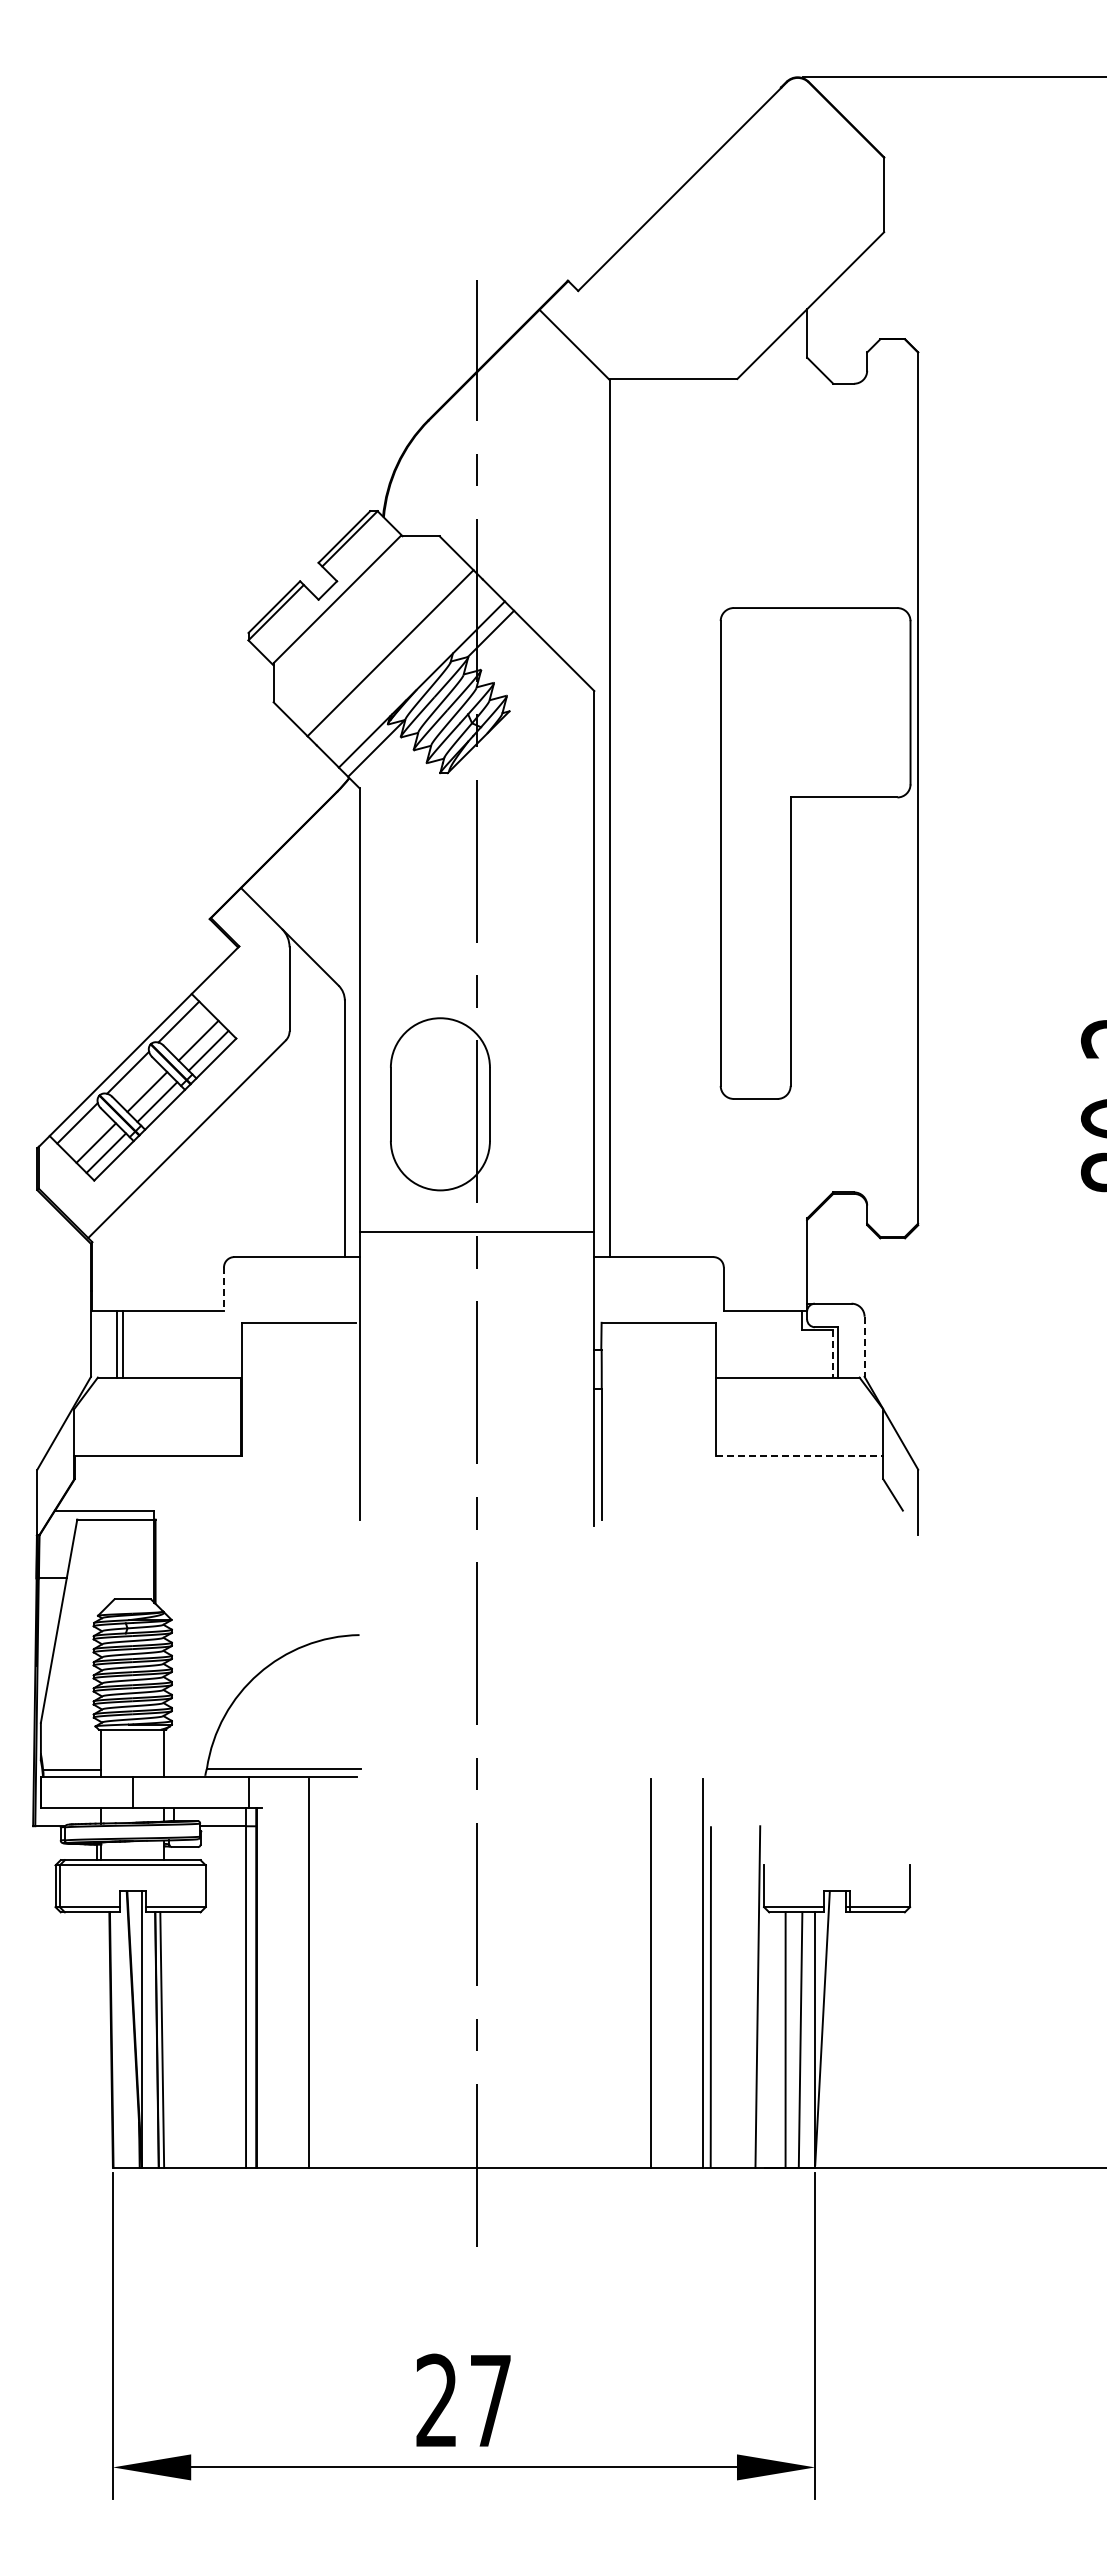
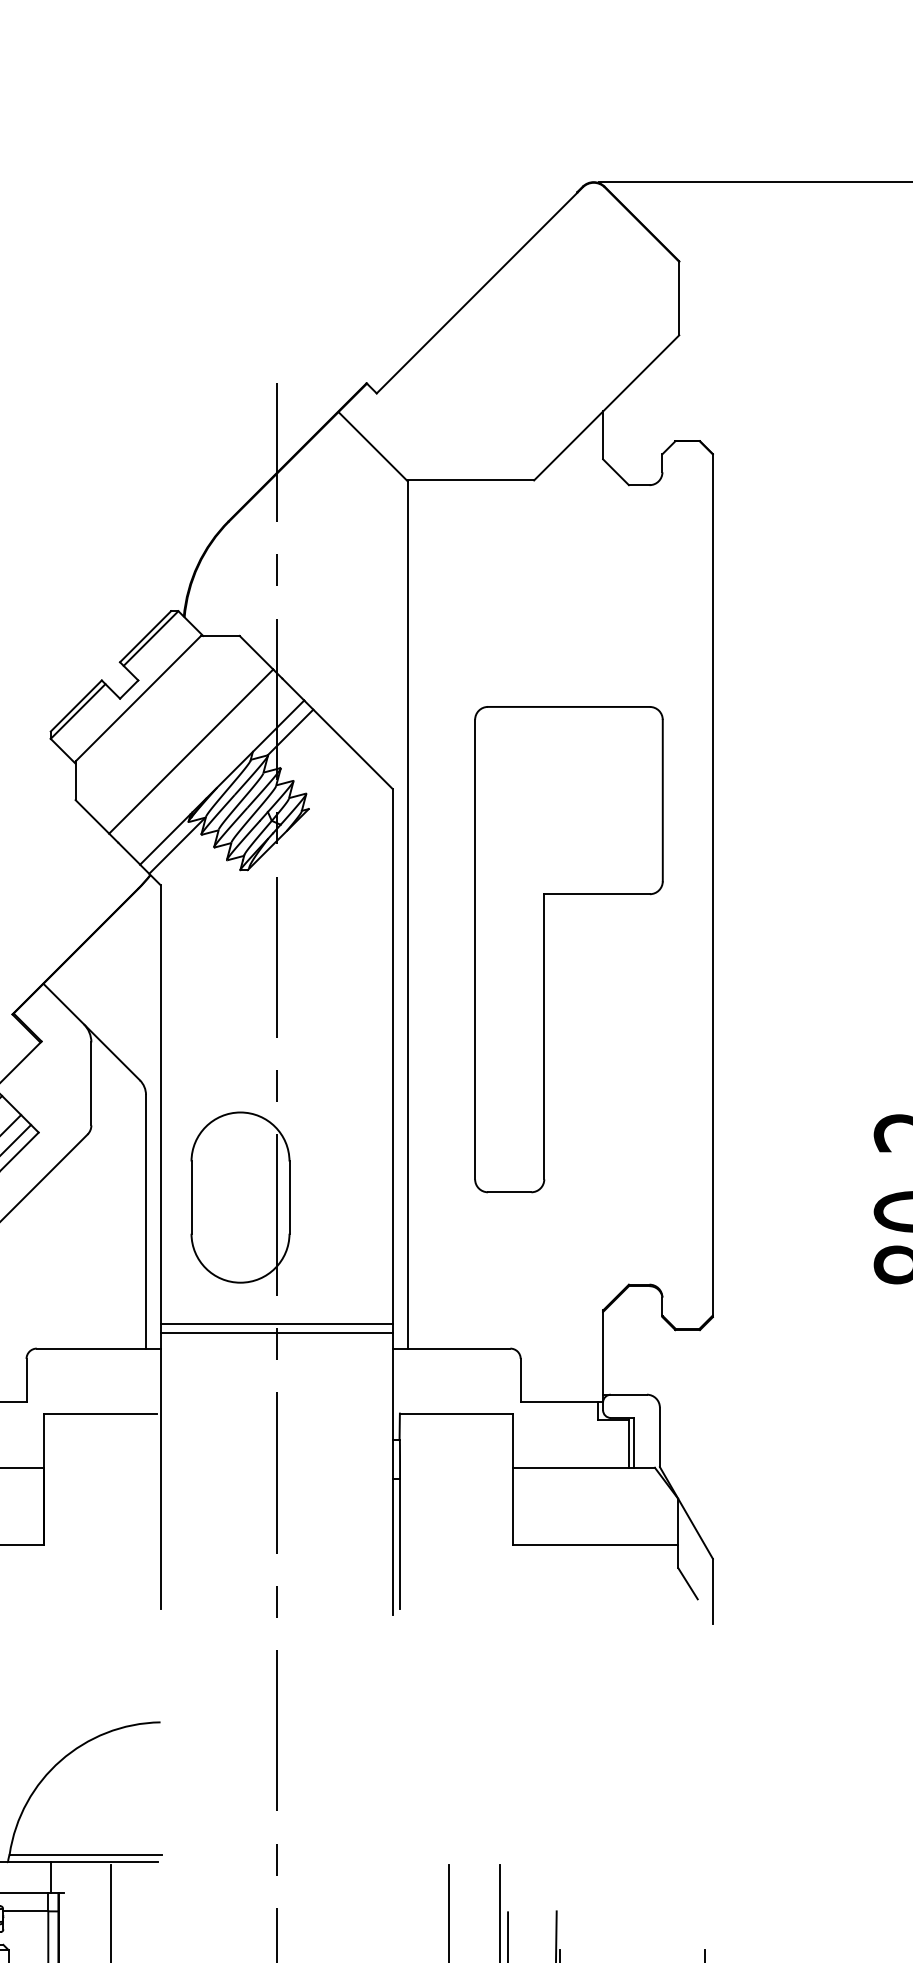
part: (791, 853) -> (545, 949), moved
line: (476, 1241) -> (276, 1333), added
line: (223, 1289) -> (26, 1380), dashed -> solid
line: (864, 1347) -> (659, 1438), dashed -> solid
line: (833, 1353) -> (629, 1443), dashed -> solid
line: (800, 1455) -> (596, 1544), dashed -> solid

